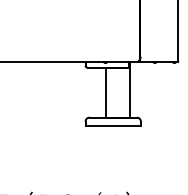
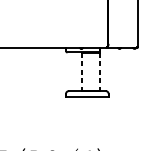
line: (106, 92) -> (82, 71), solid -> dashed
line: (130, 92) -> (100, 71), solid -> dashed

